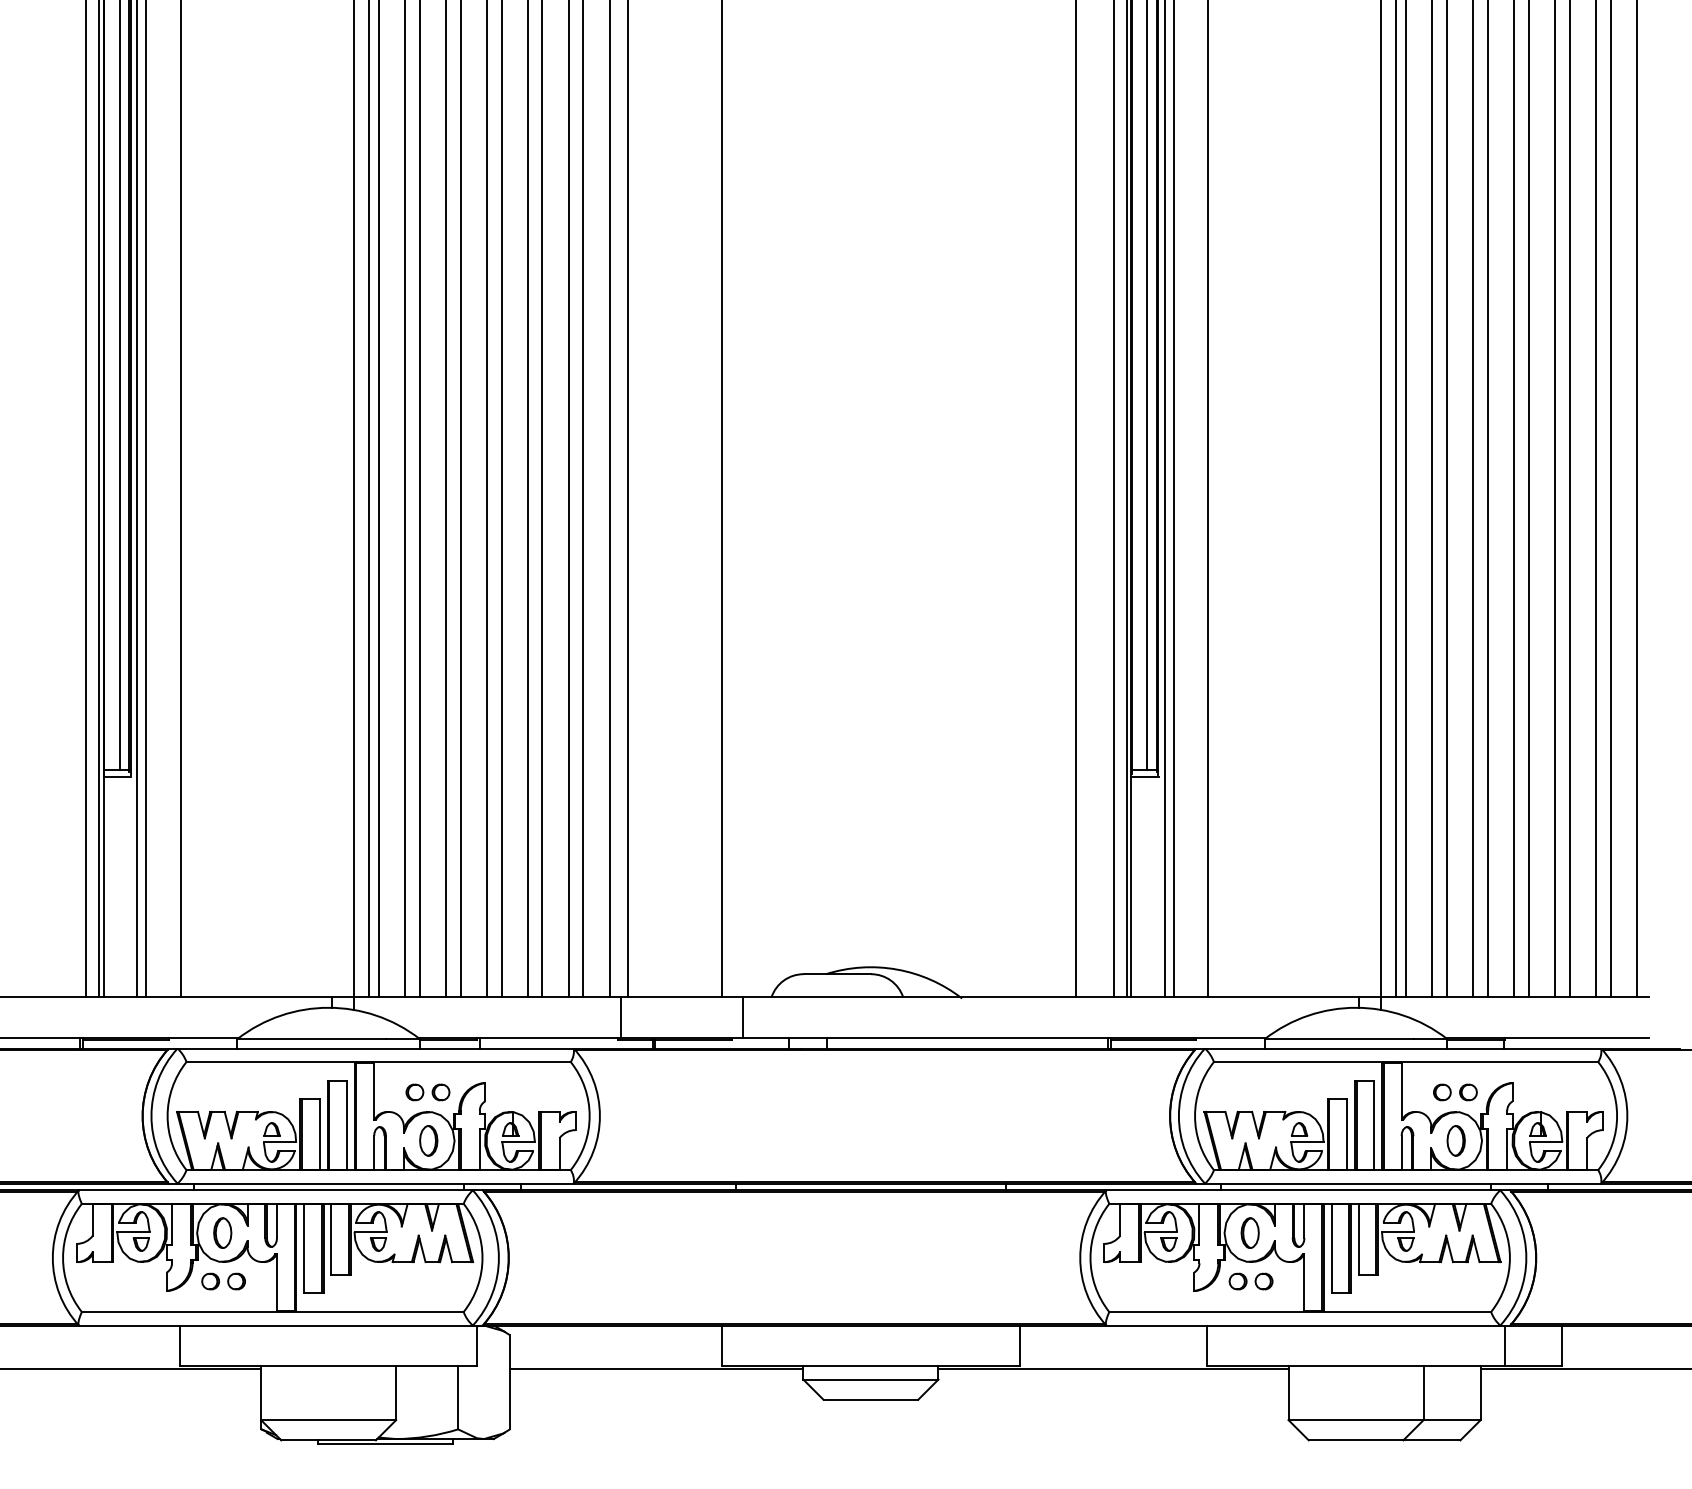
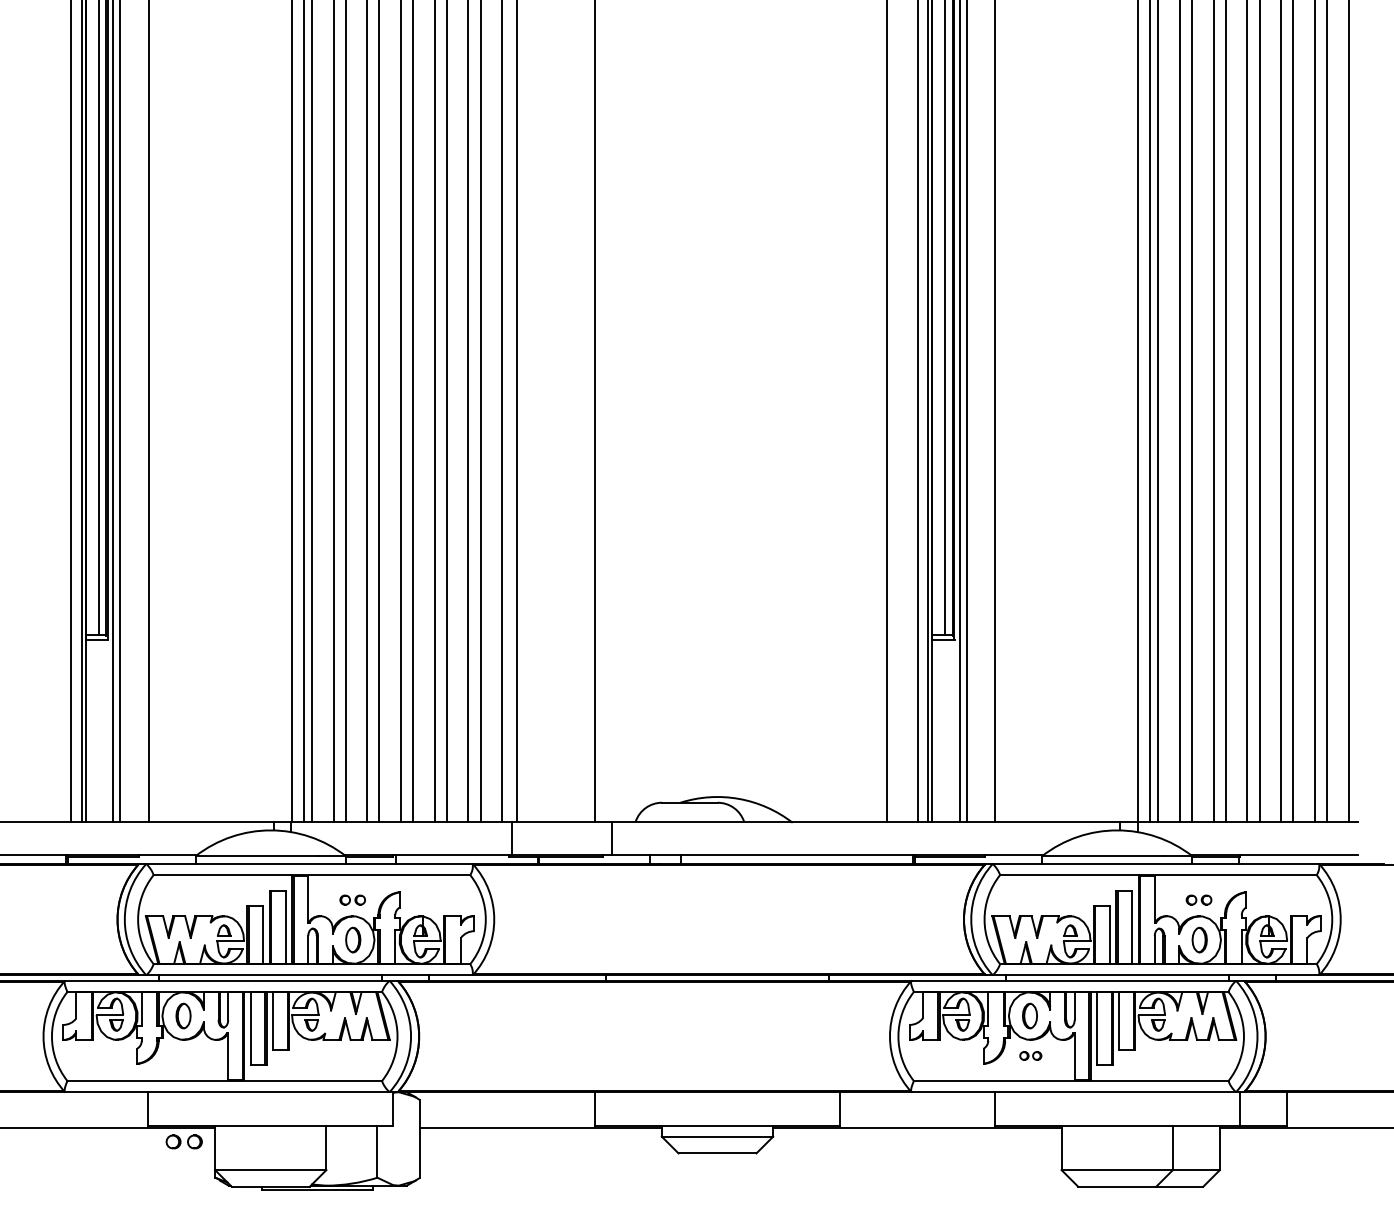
part: (427, 1091) -> (352, 899), size x0.7
part: (1454, 1091) -> (1198, 899), size x0.7
part: (222, 1280) -> (183, 1141), moved
part: (1250, 1280) -> (1030, 1055), size x0.6

